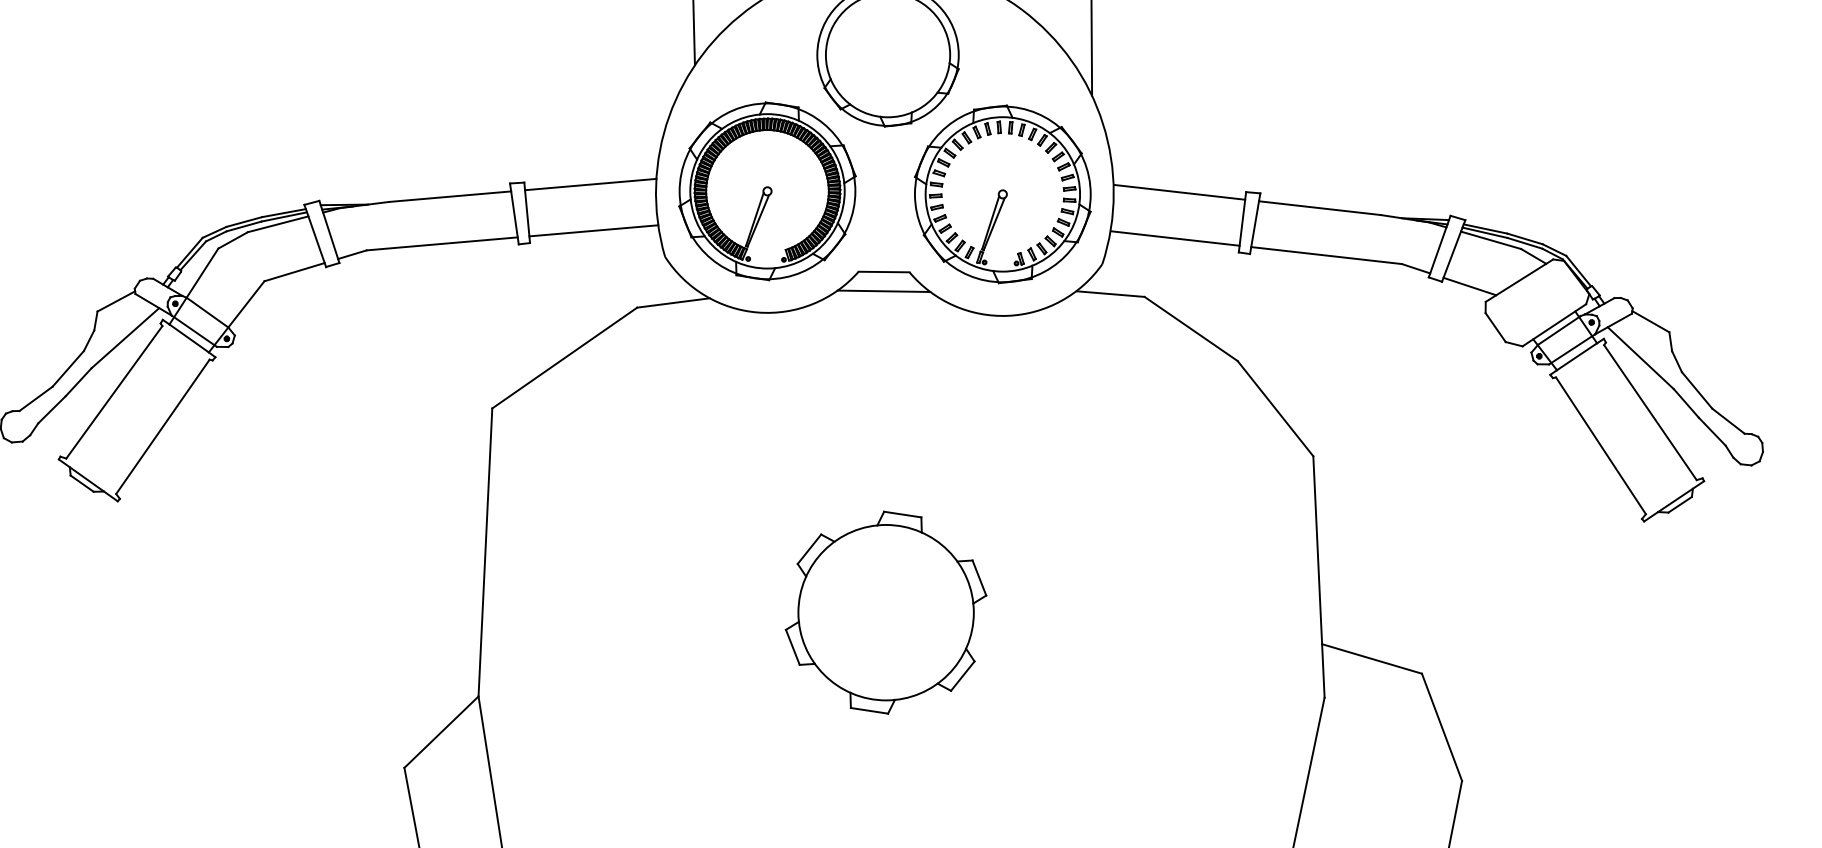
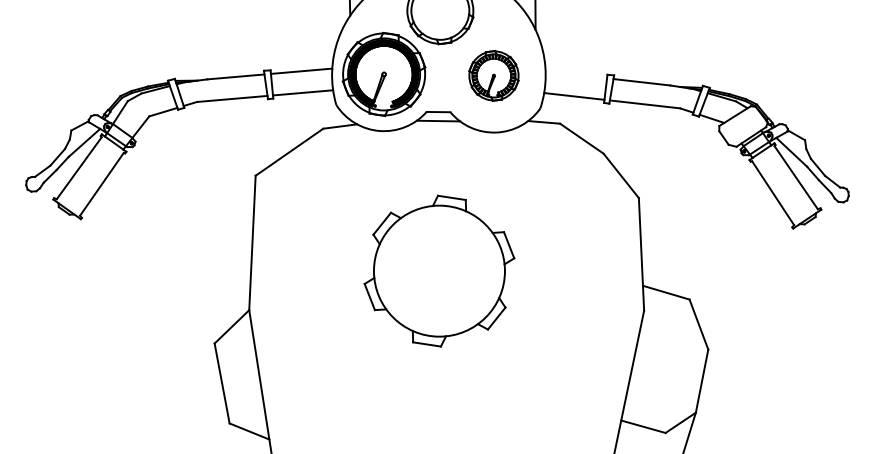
line: (1179, 191) -> (576, 74), removed
part: (1001, 193) -> (493, 75), size x0.6
part: (886, 611) -> (439, 270), size x1.6

